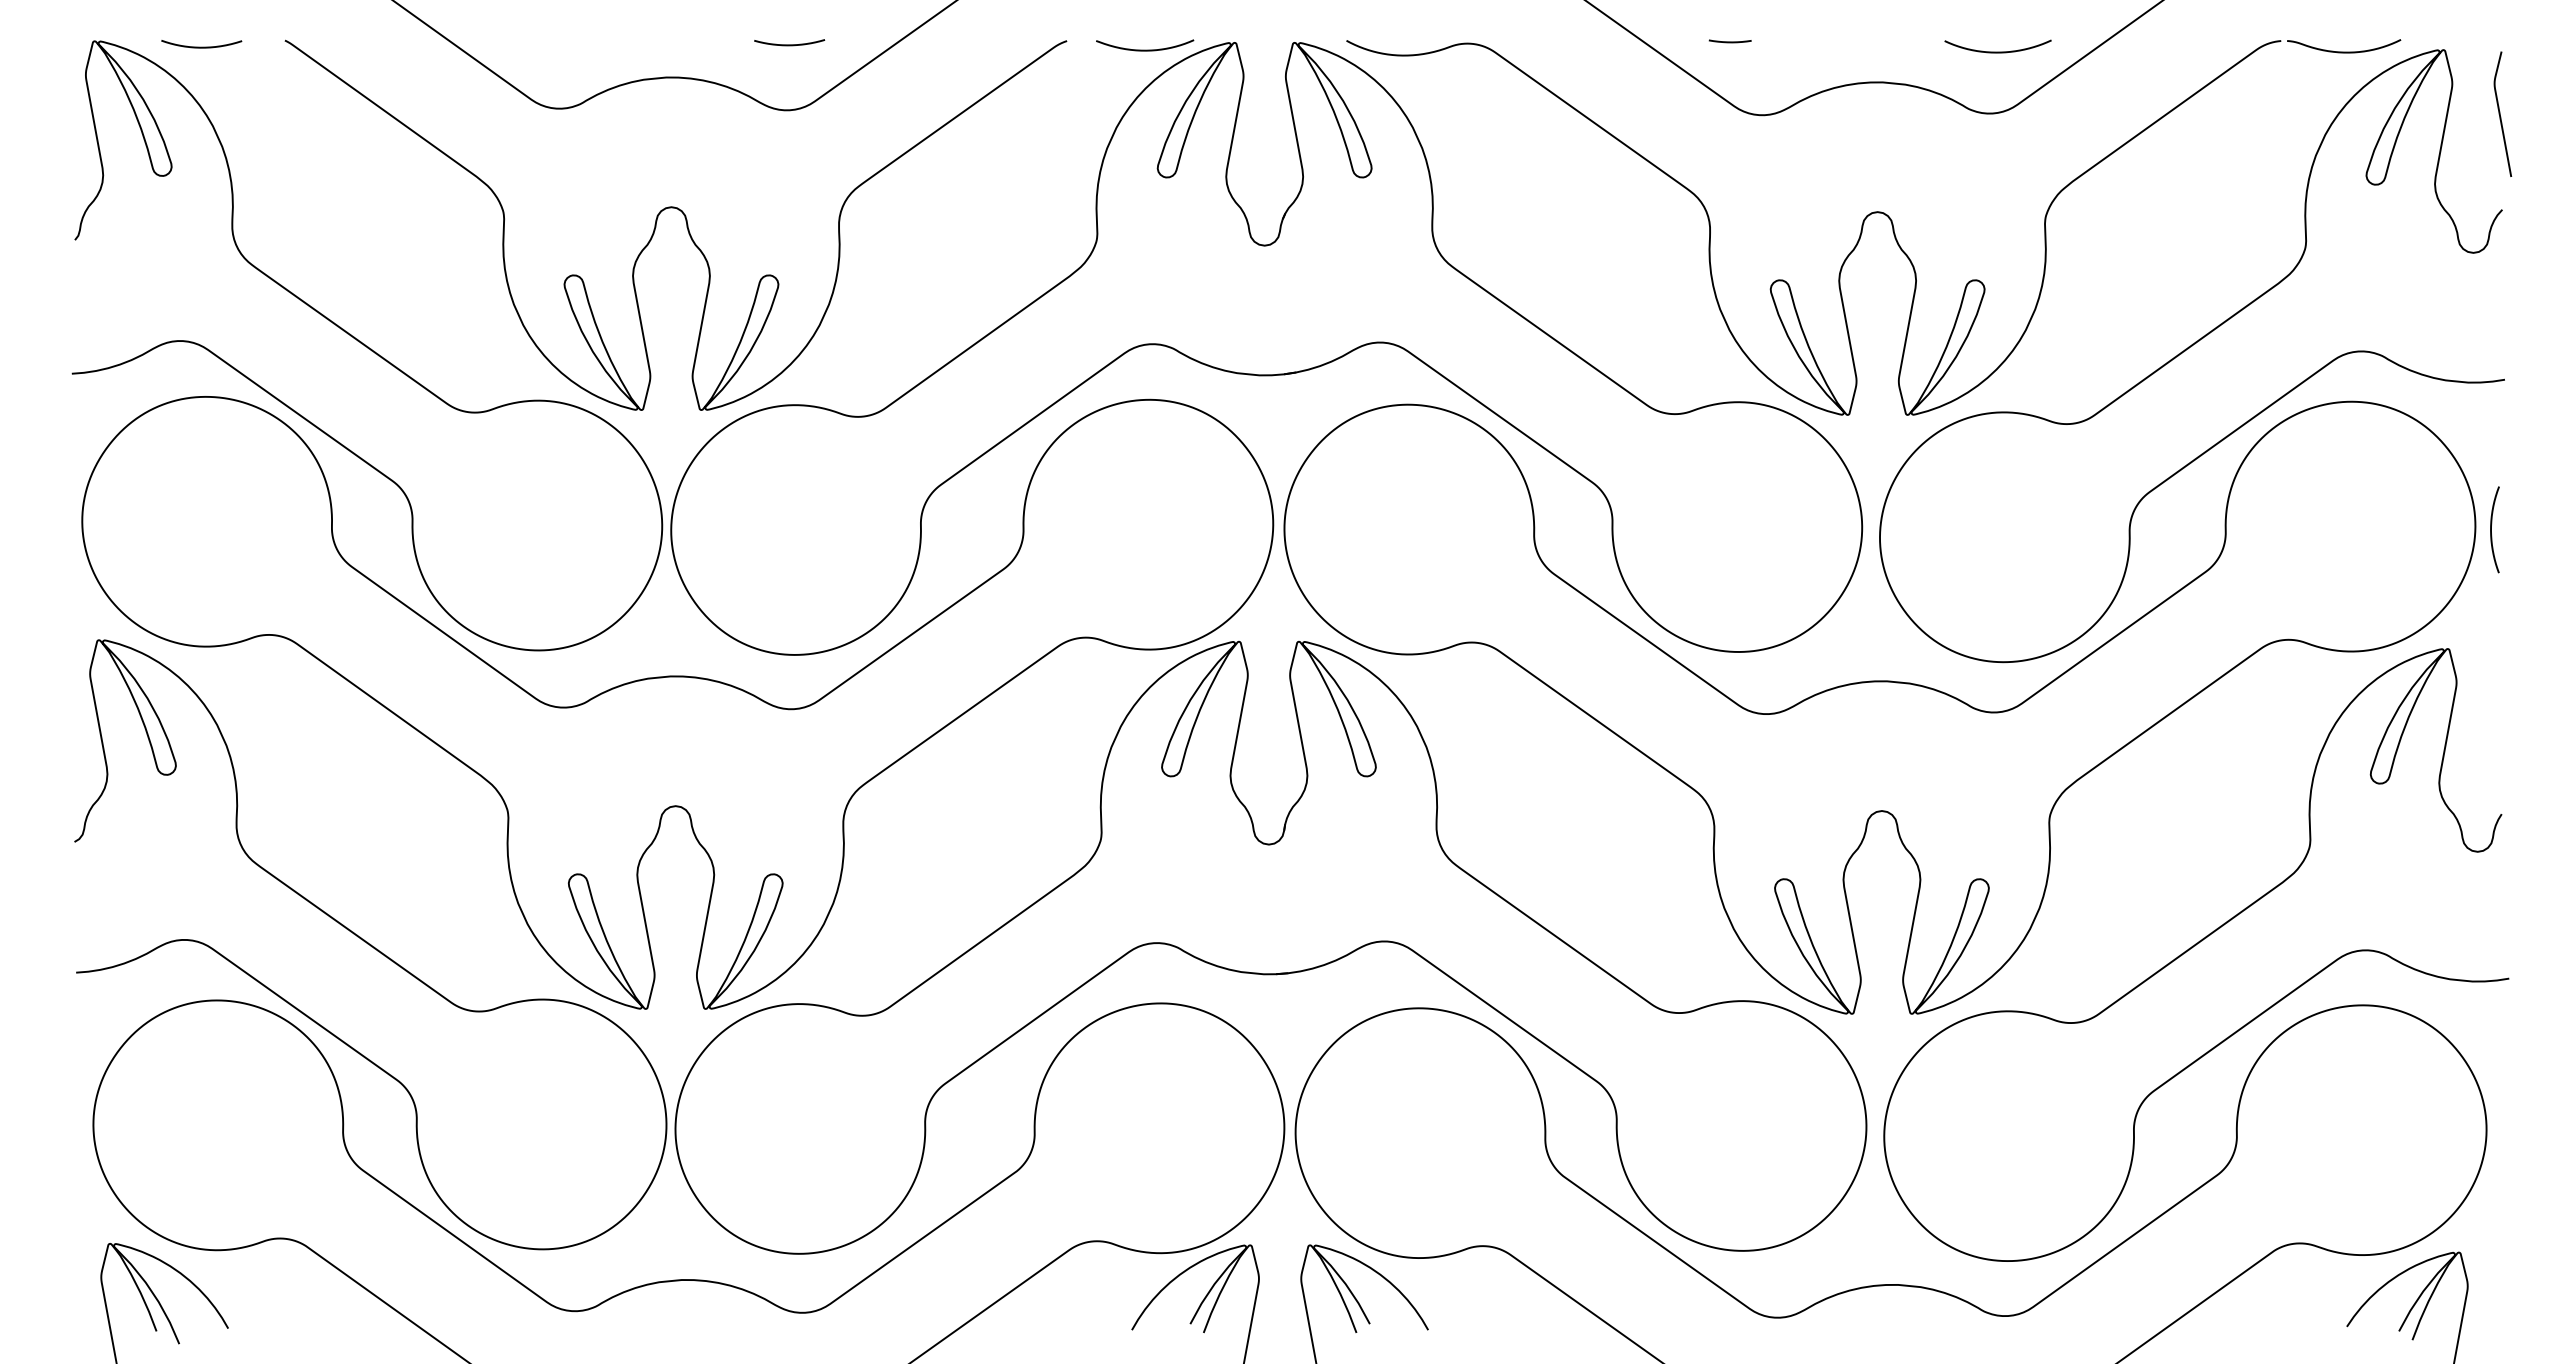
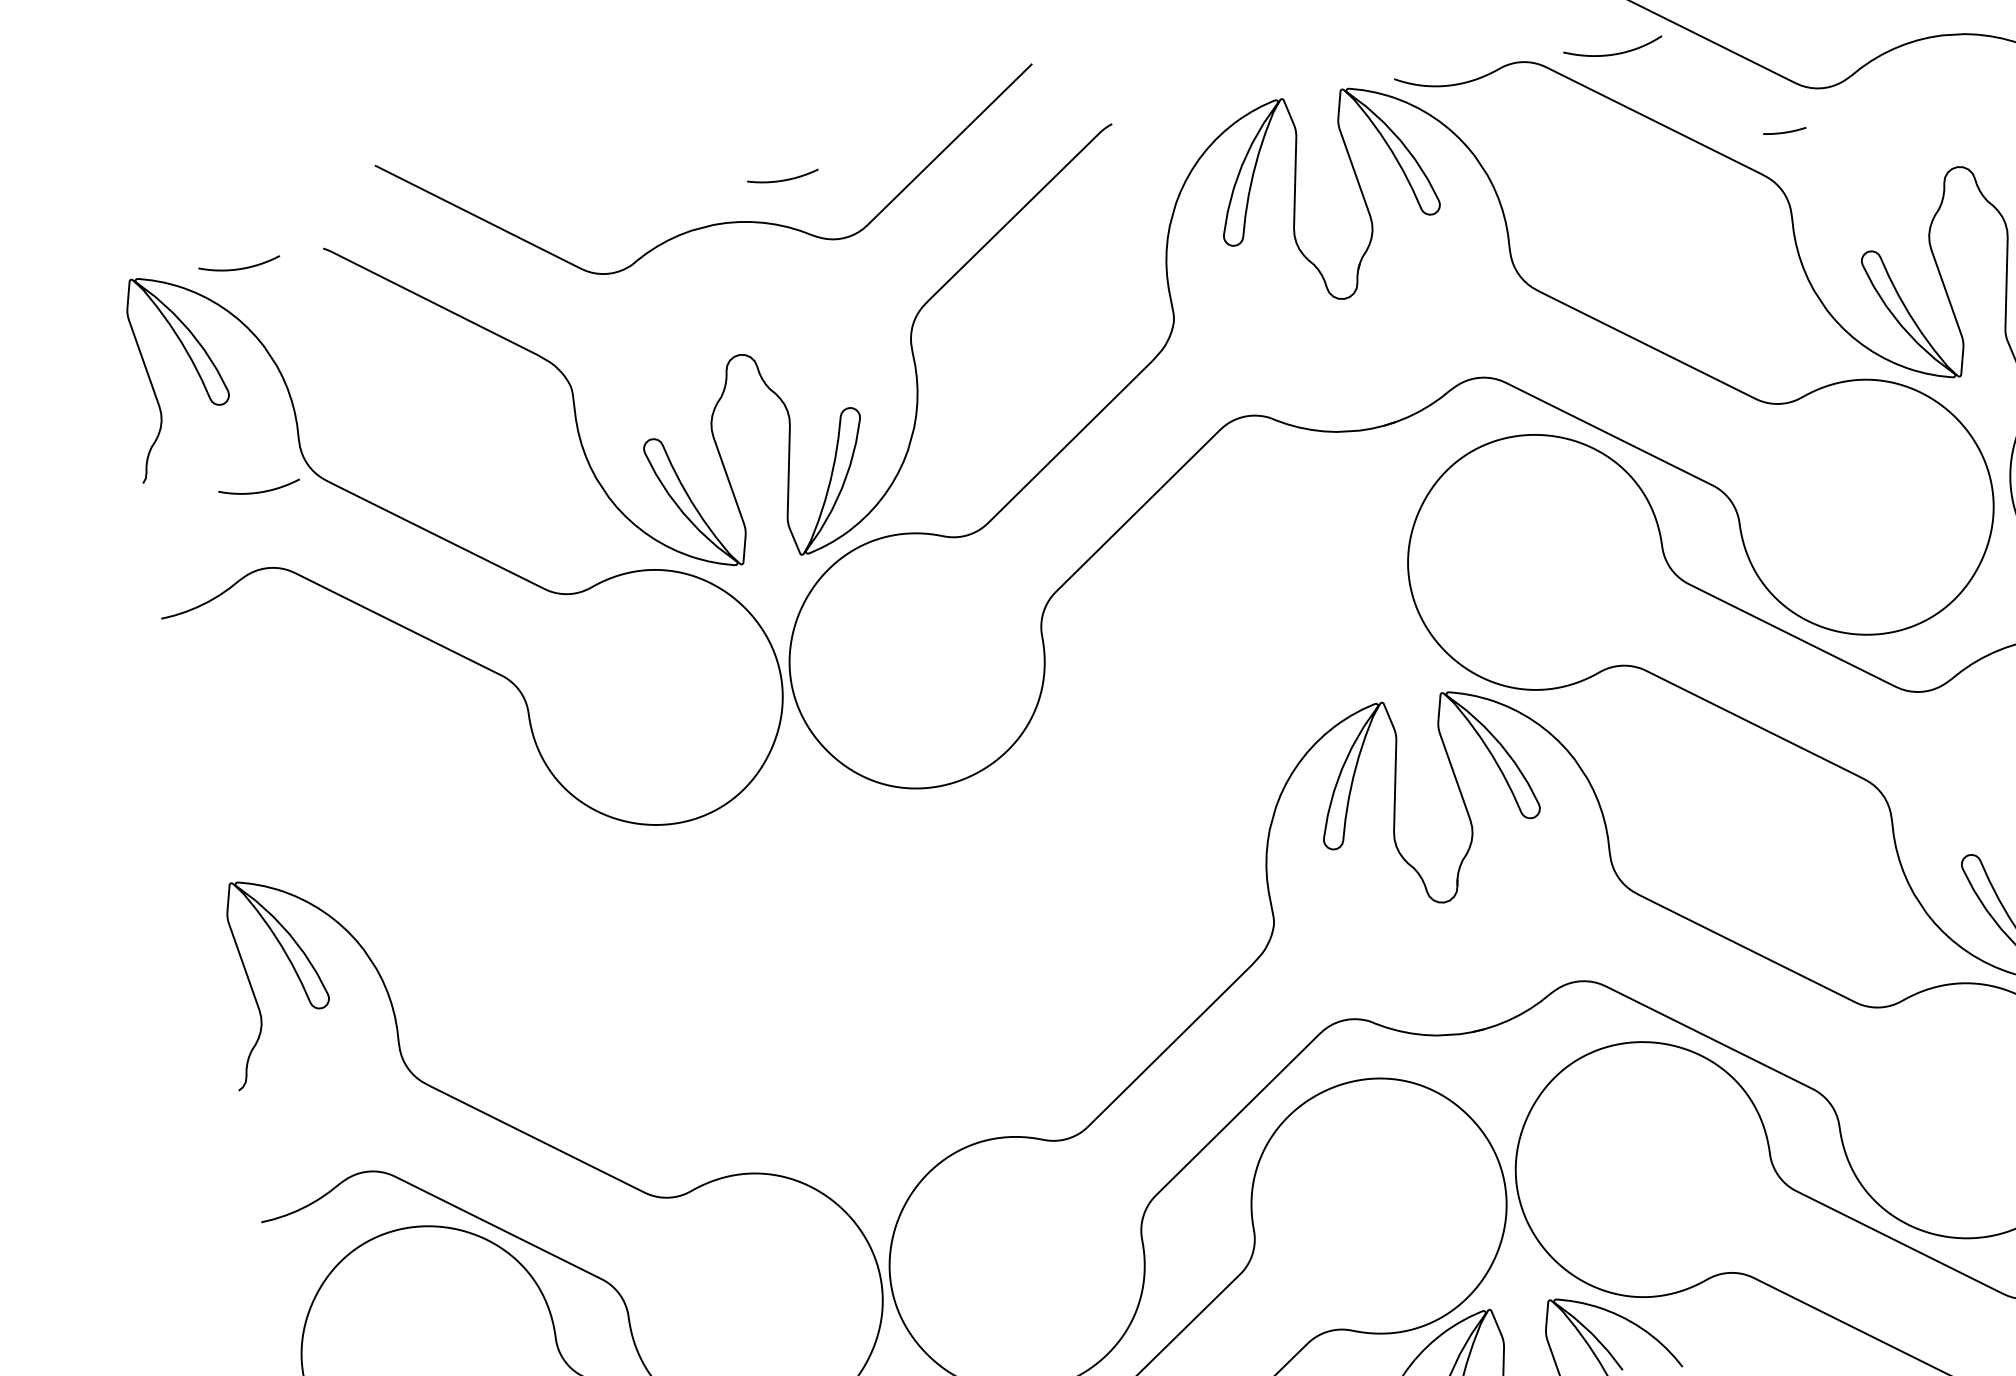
curve: (1729, 41) -> (1784, 131), moved
curve: (789, 44) -> (783, 179), moved
curve: (1145, 49) -> (1614, 53), moved
curve: (186, 265) -> (259, 491), added
part: (677, 702) -> (824, 853), removed

